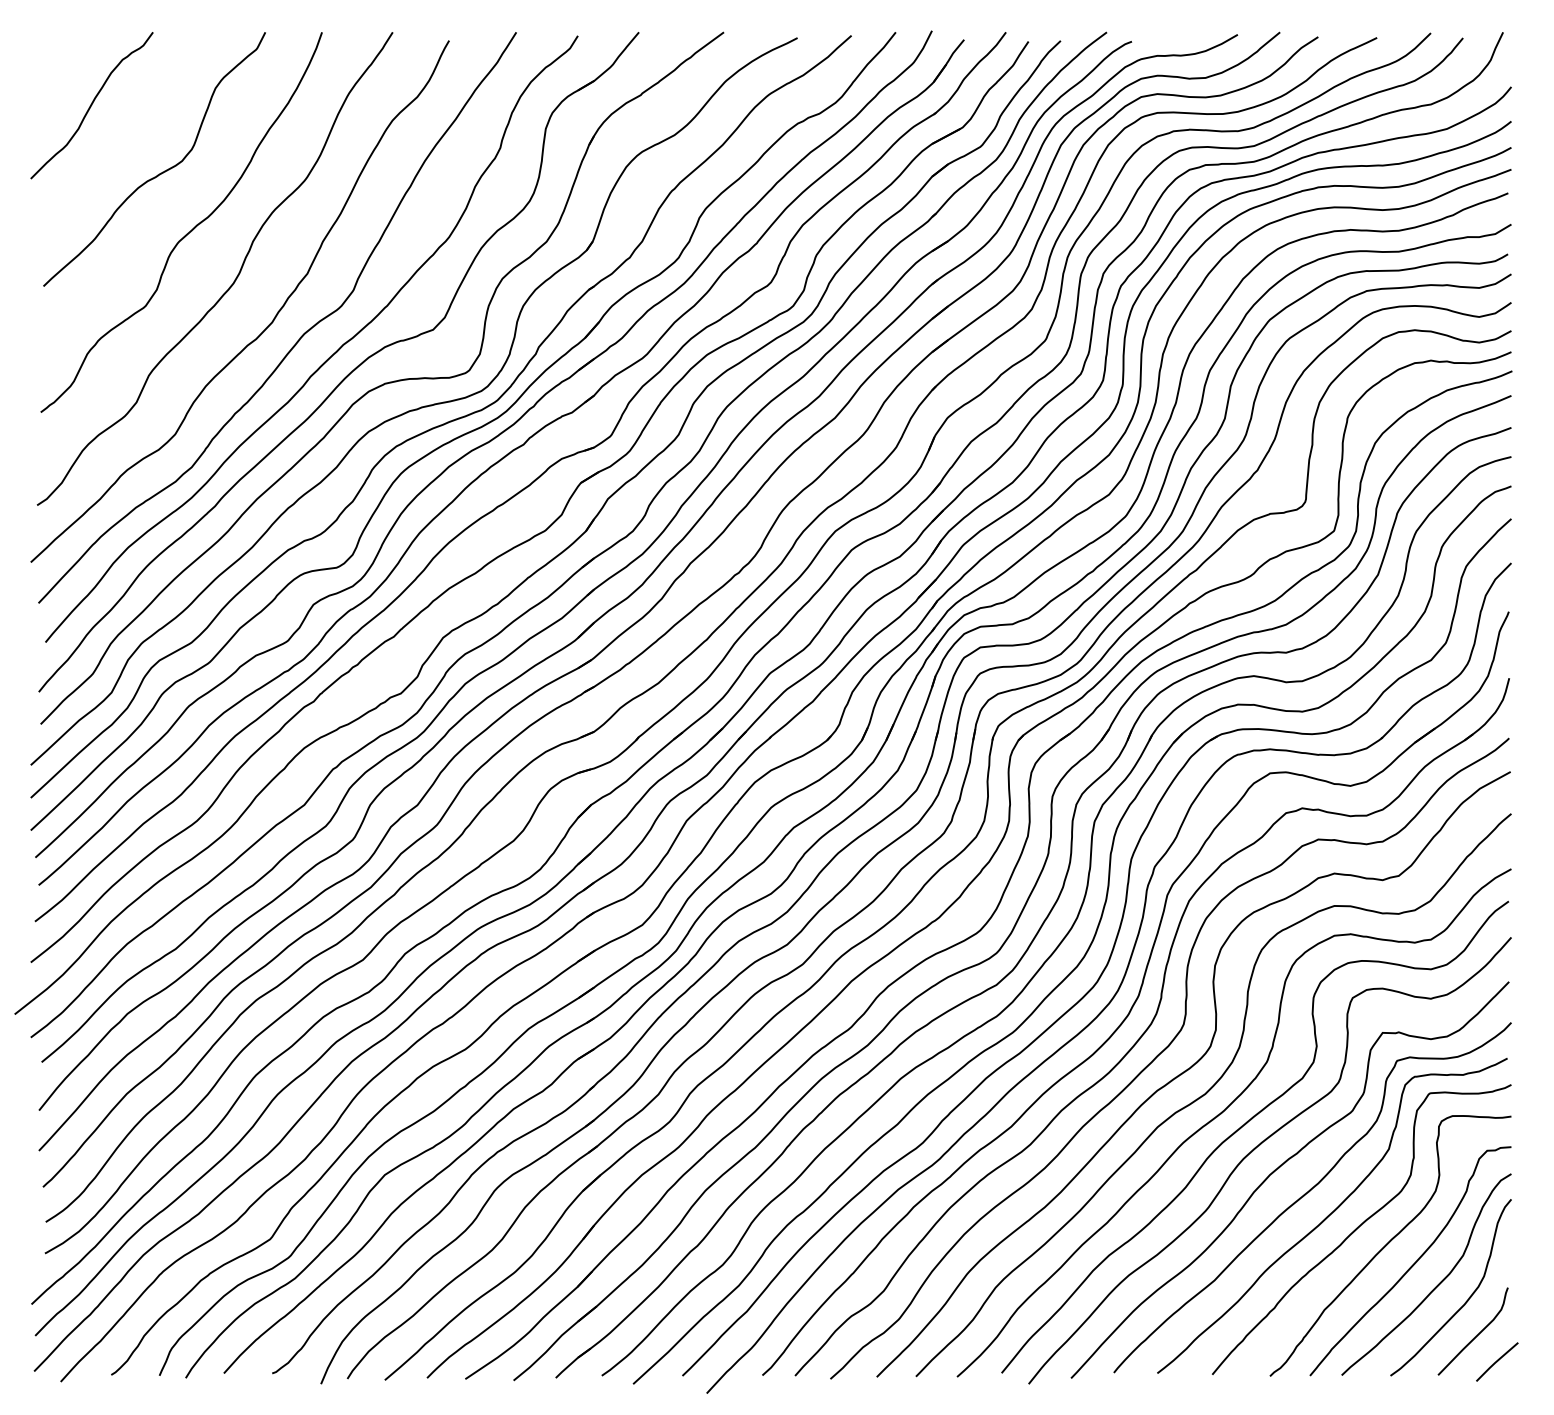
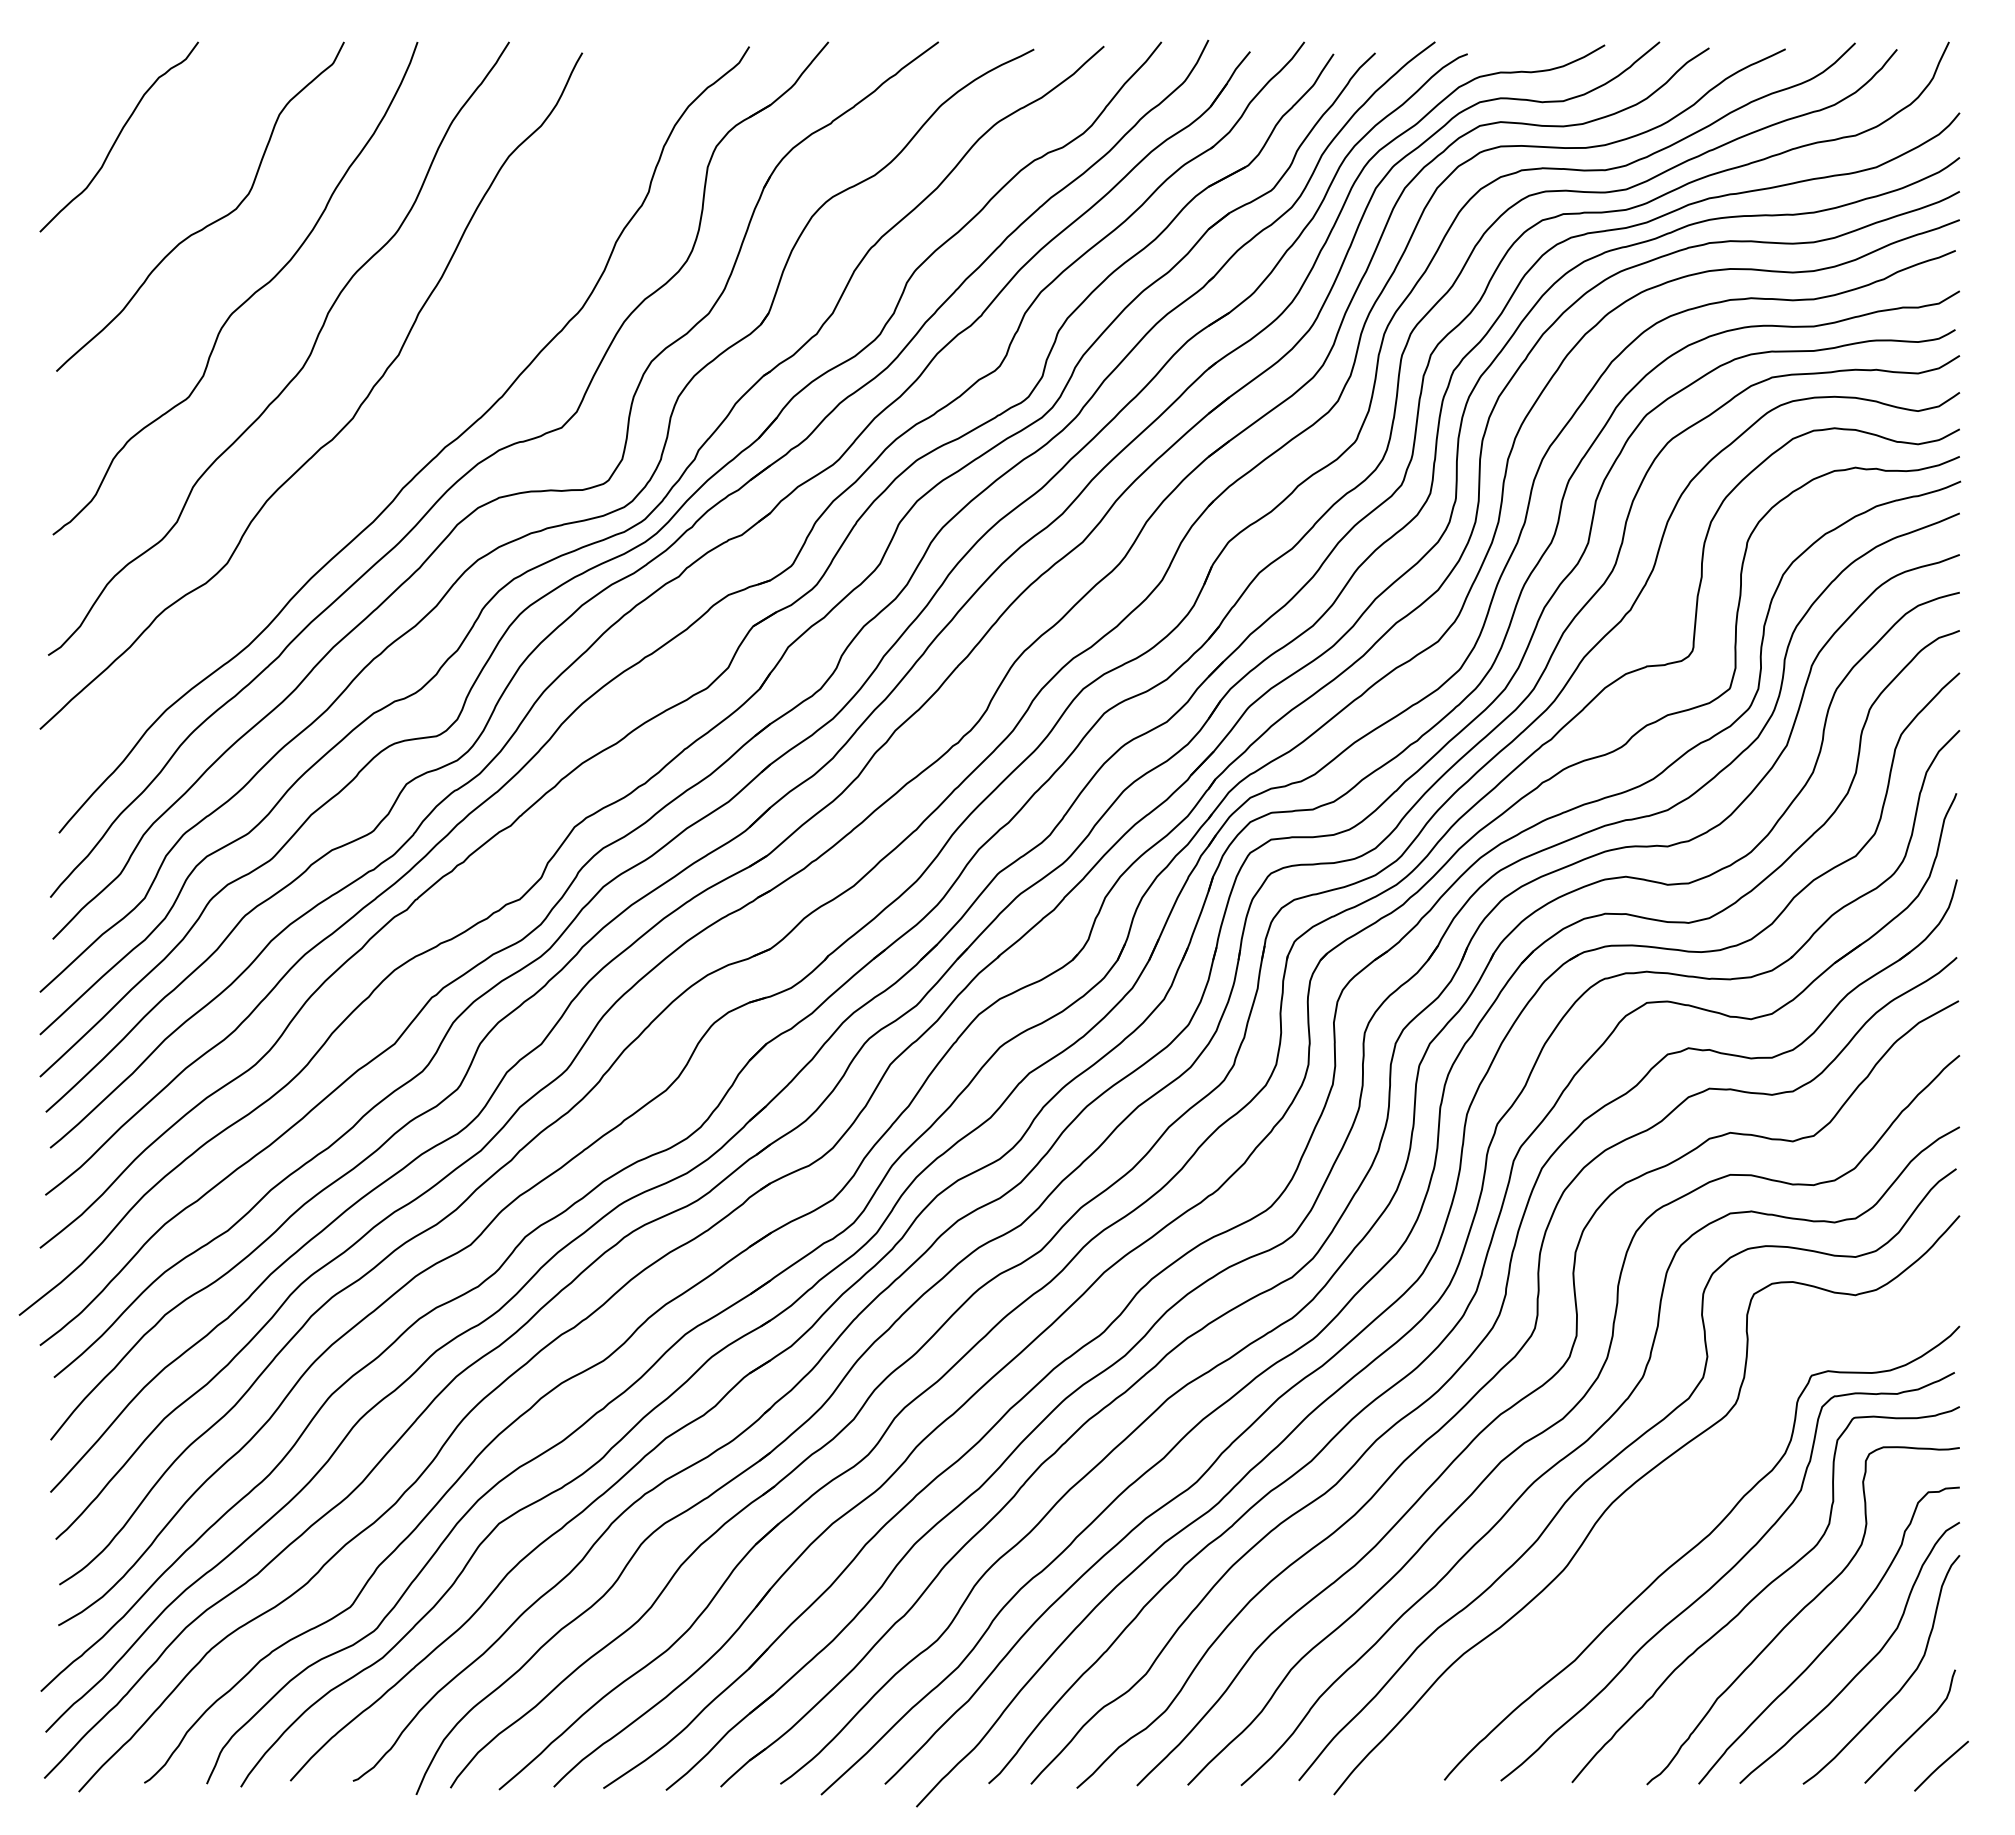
curve: (298, 338) -> (387, 439), removed
curve: (1279, 1167) -> (1659, 1514), removed

